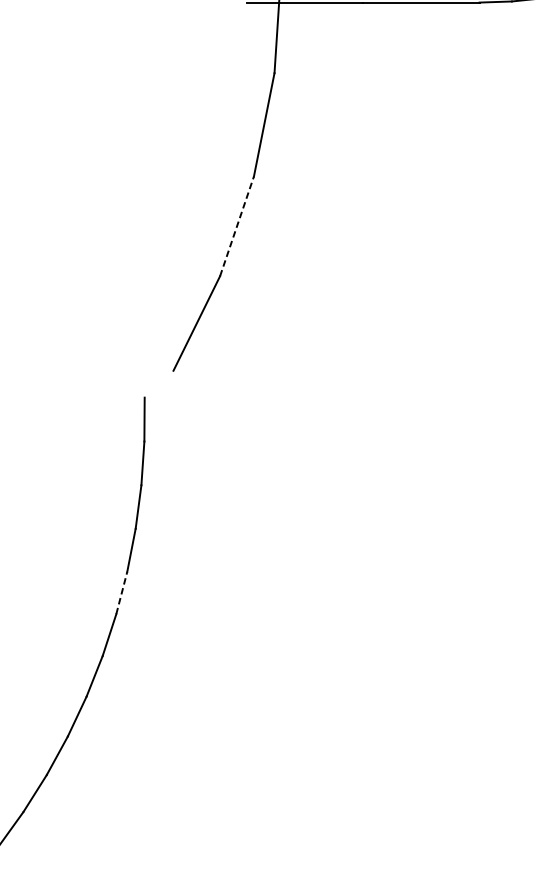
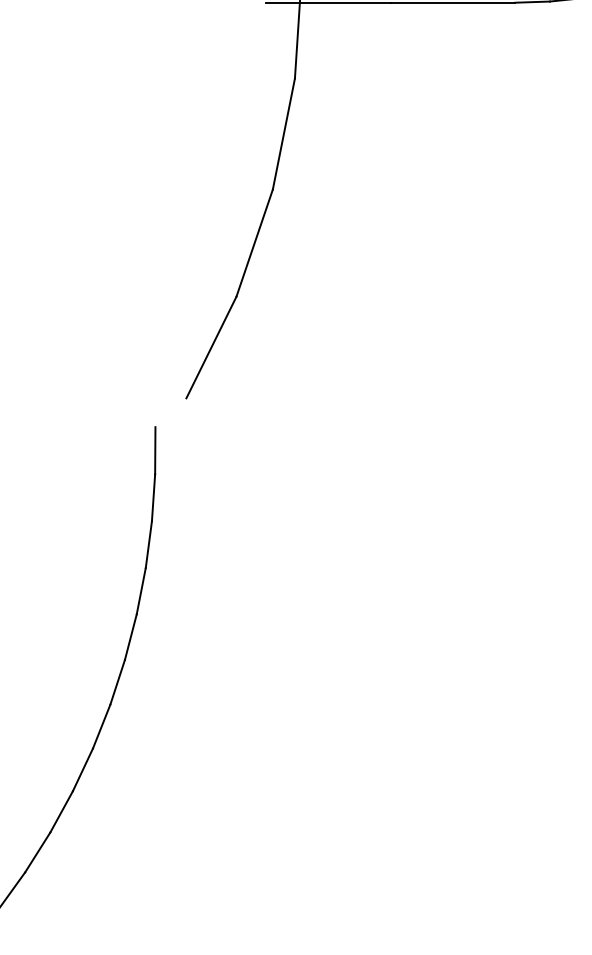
line: (236, 226) -> (254, 243), dashed -> solid
line: (121, 593) -> (130, 637), dashed -> solid

